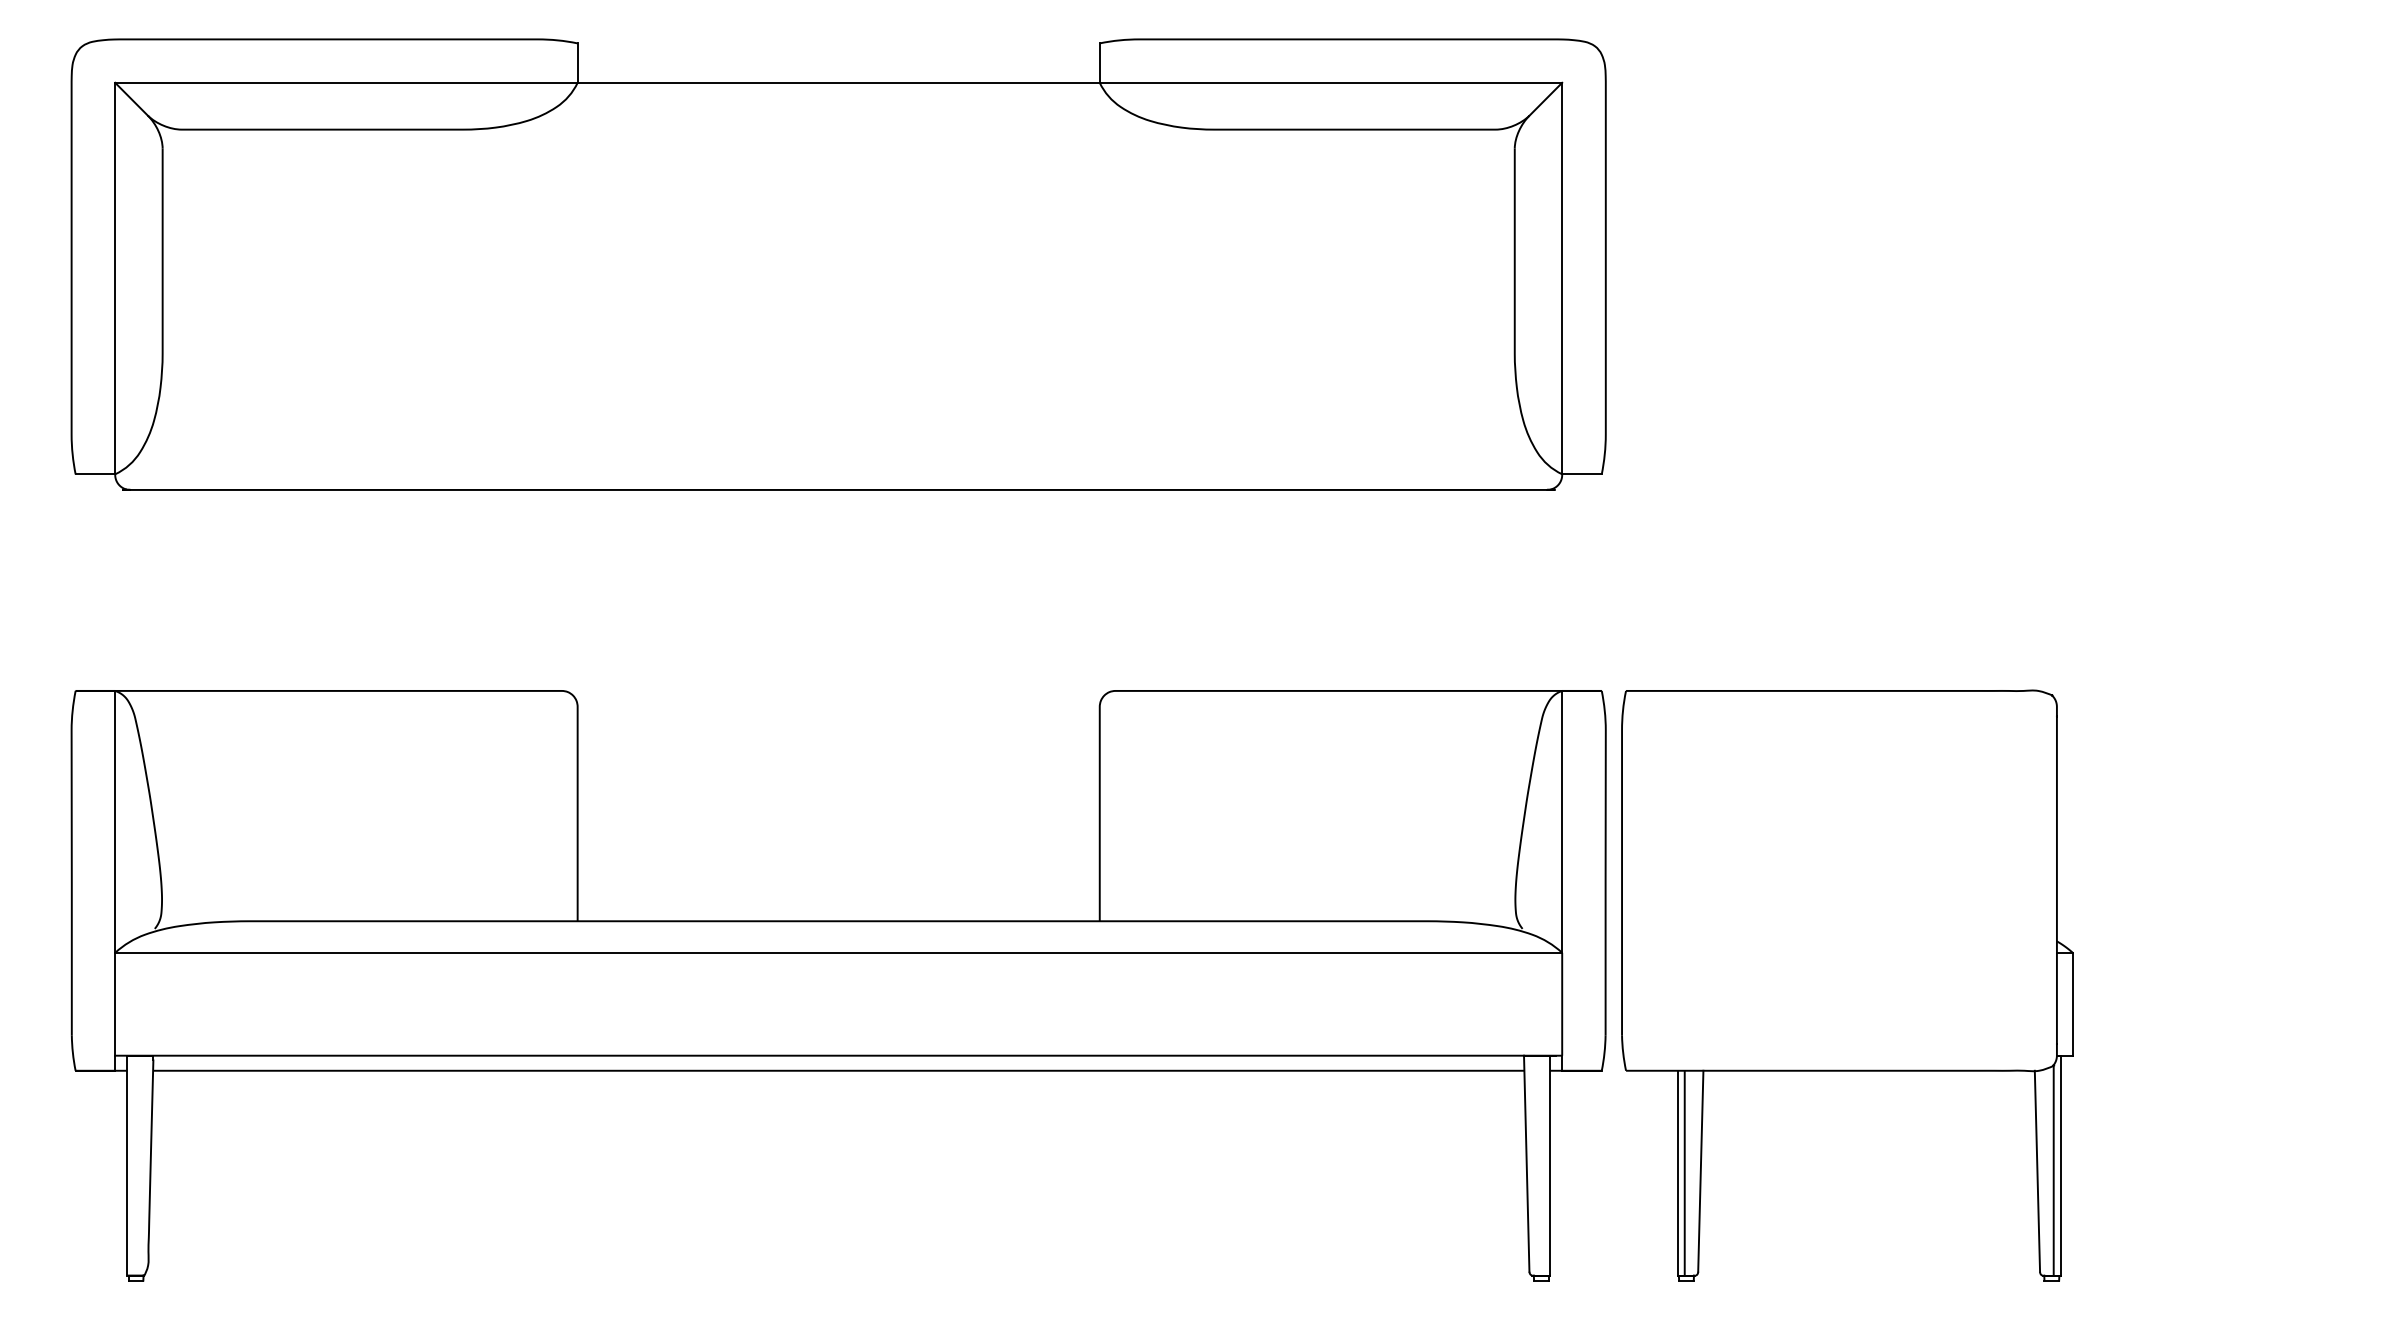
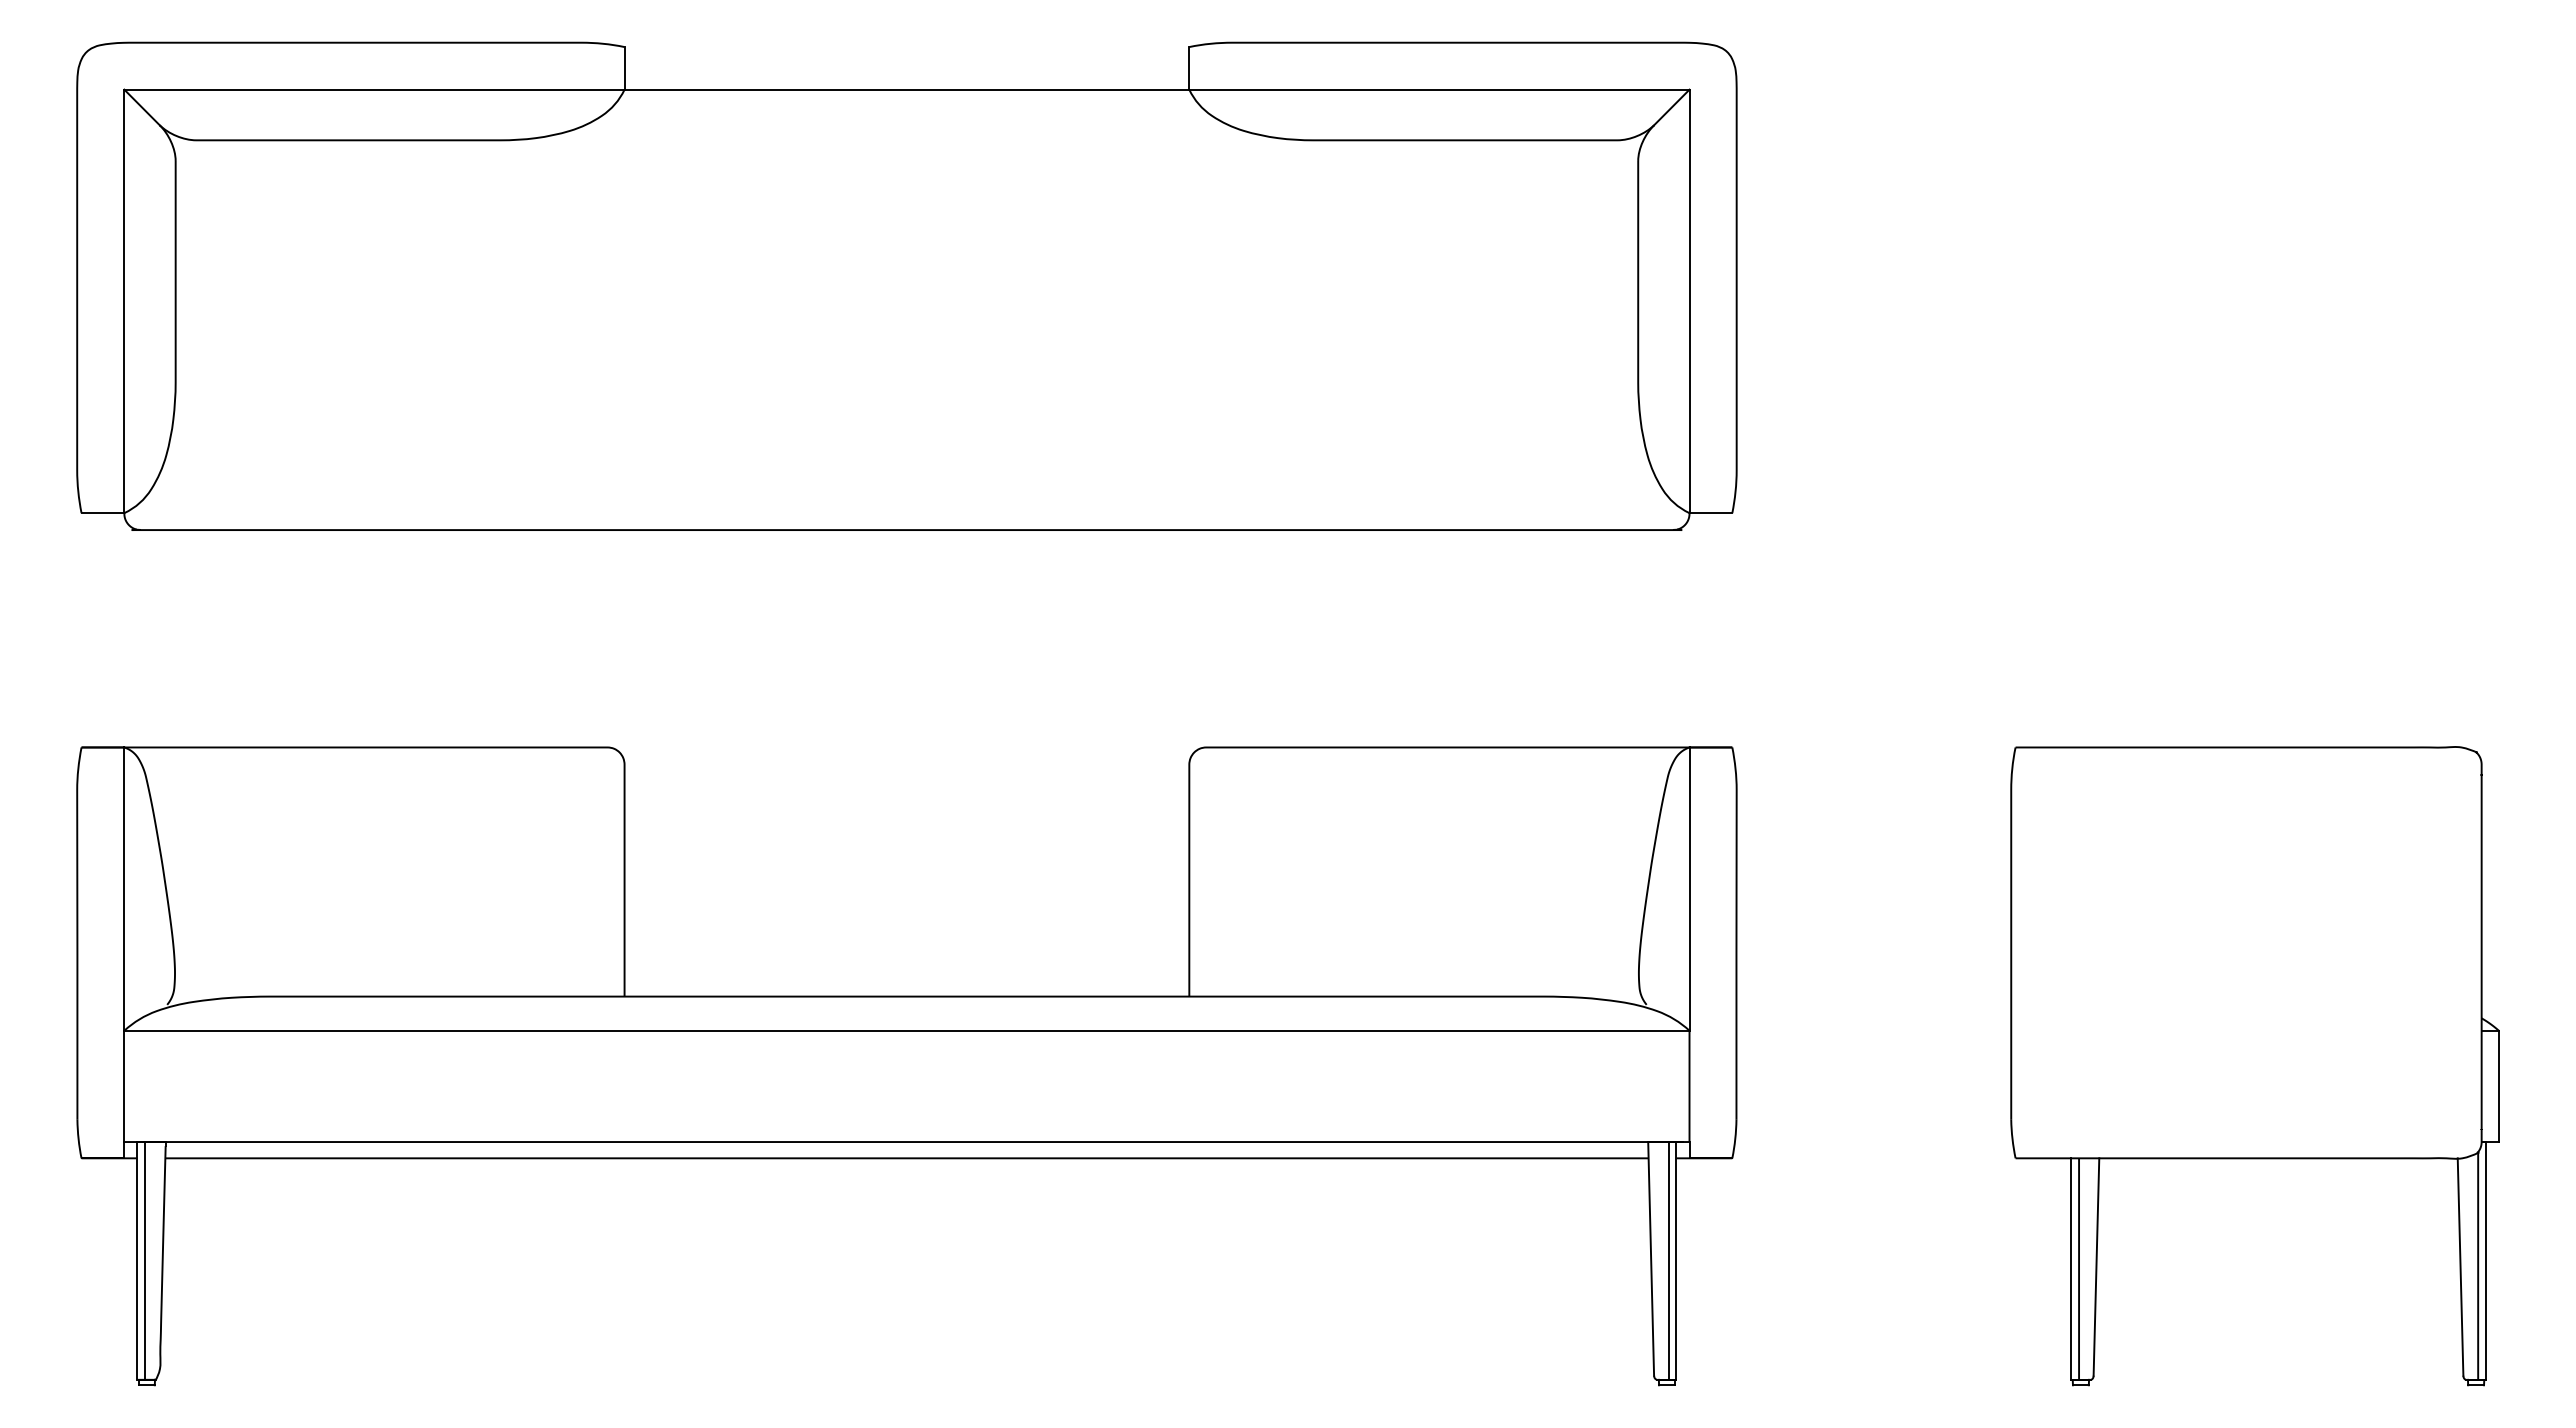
part: (1846, 985) -> (2254, 1066), moved
line: (134, 1165) -> (145, 1260), added
line: (1542, 1165) -> (1668, 1260), added

